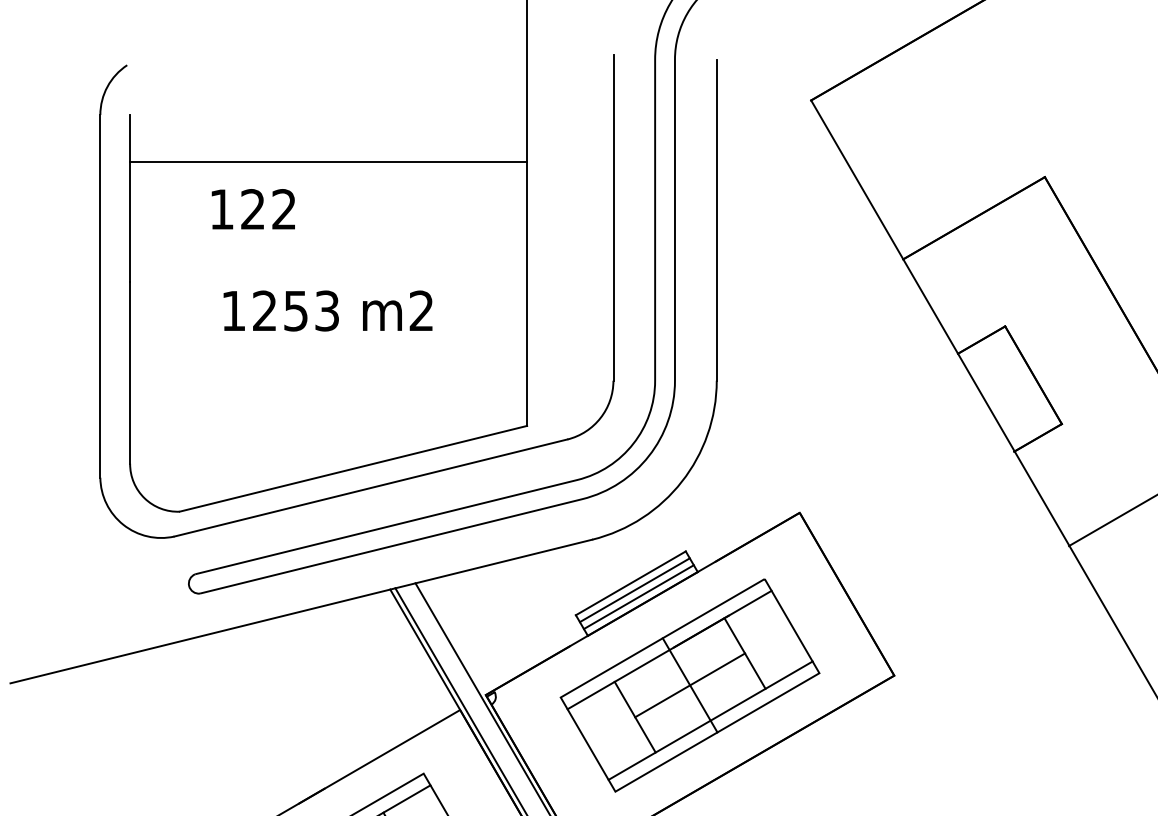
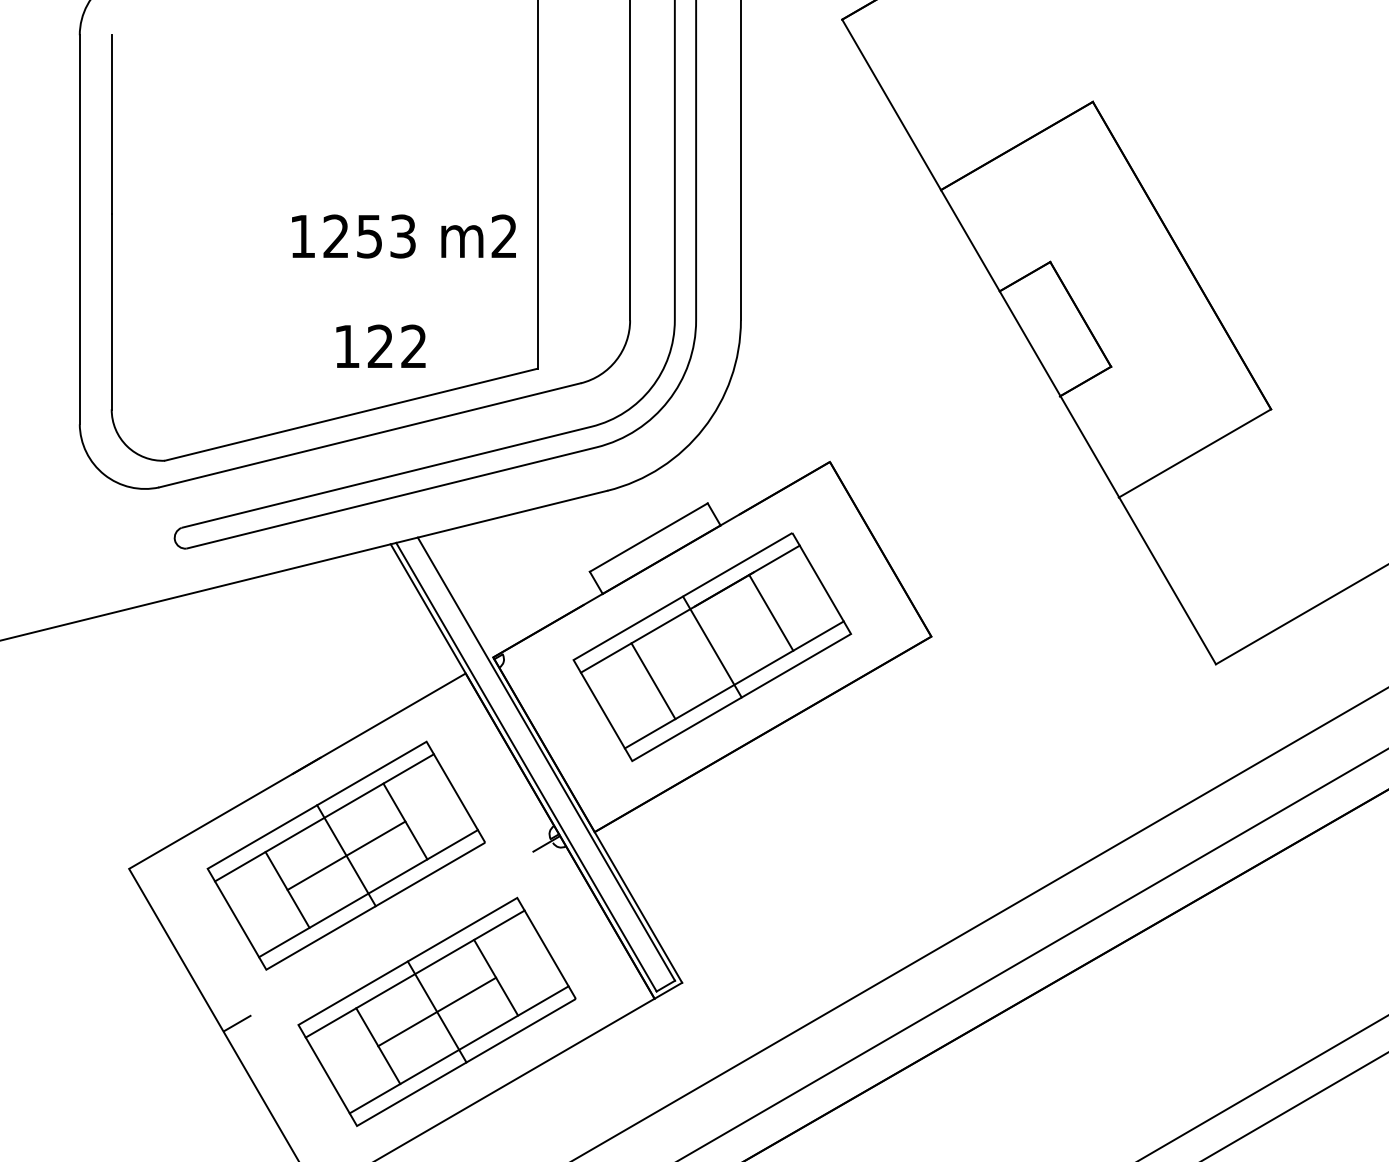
line: (328, 161) -> (324, 85), removed
text: (252, 208) -> (380, 345), moved
text: (327, 311) -> (403, 236), moved
line: (635, 589) -> (653, 544), removed
line: (638, 597) -> (657, 552), removed
line: (690, 684) -> (712, 646), removed

